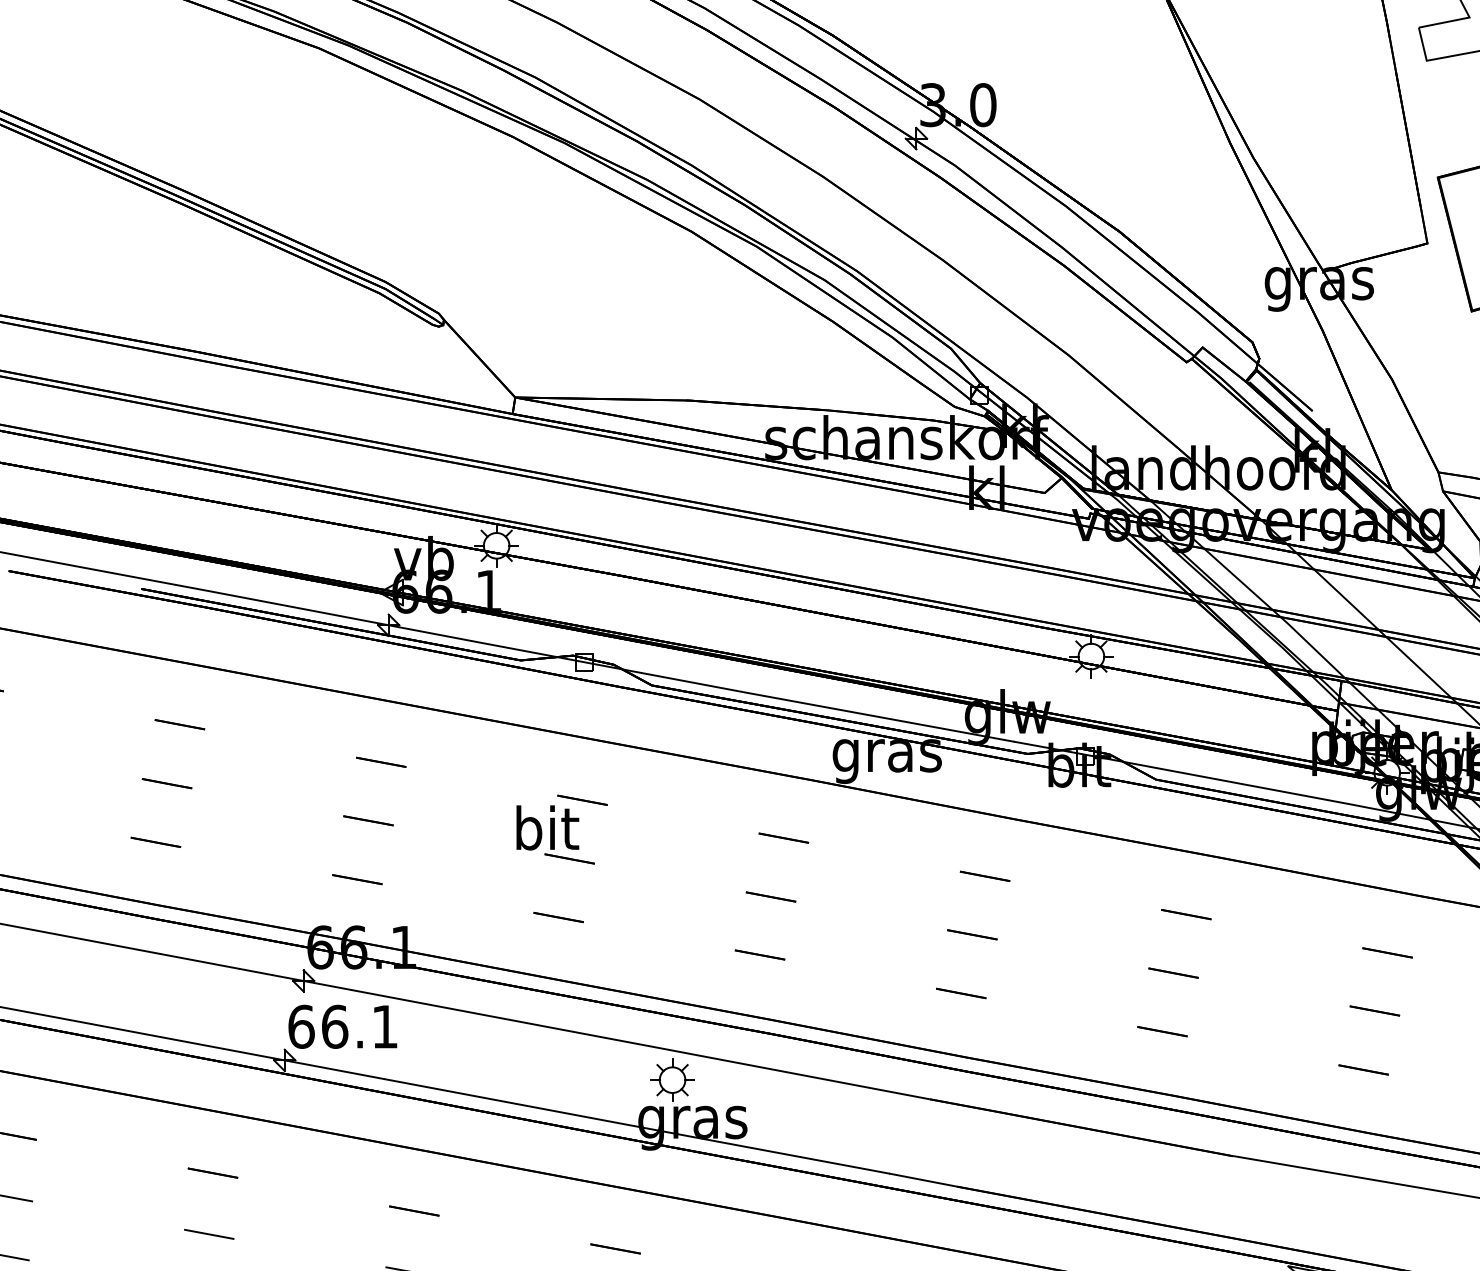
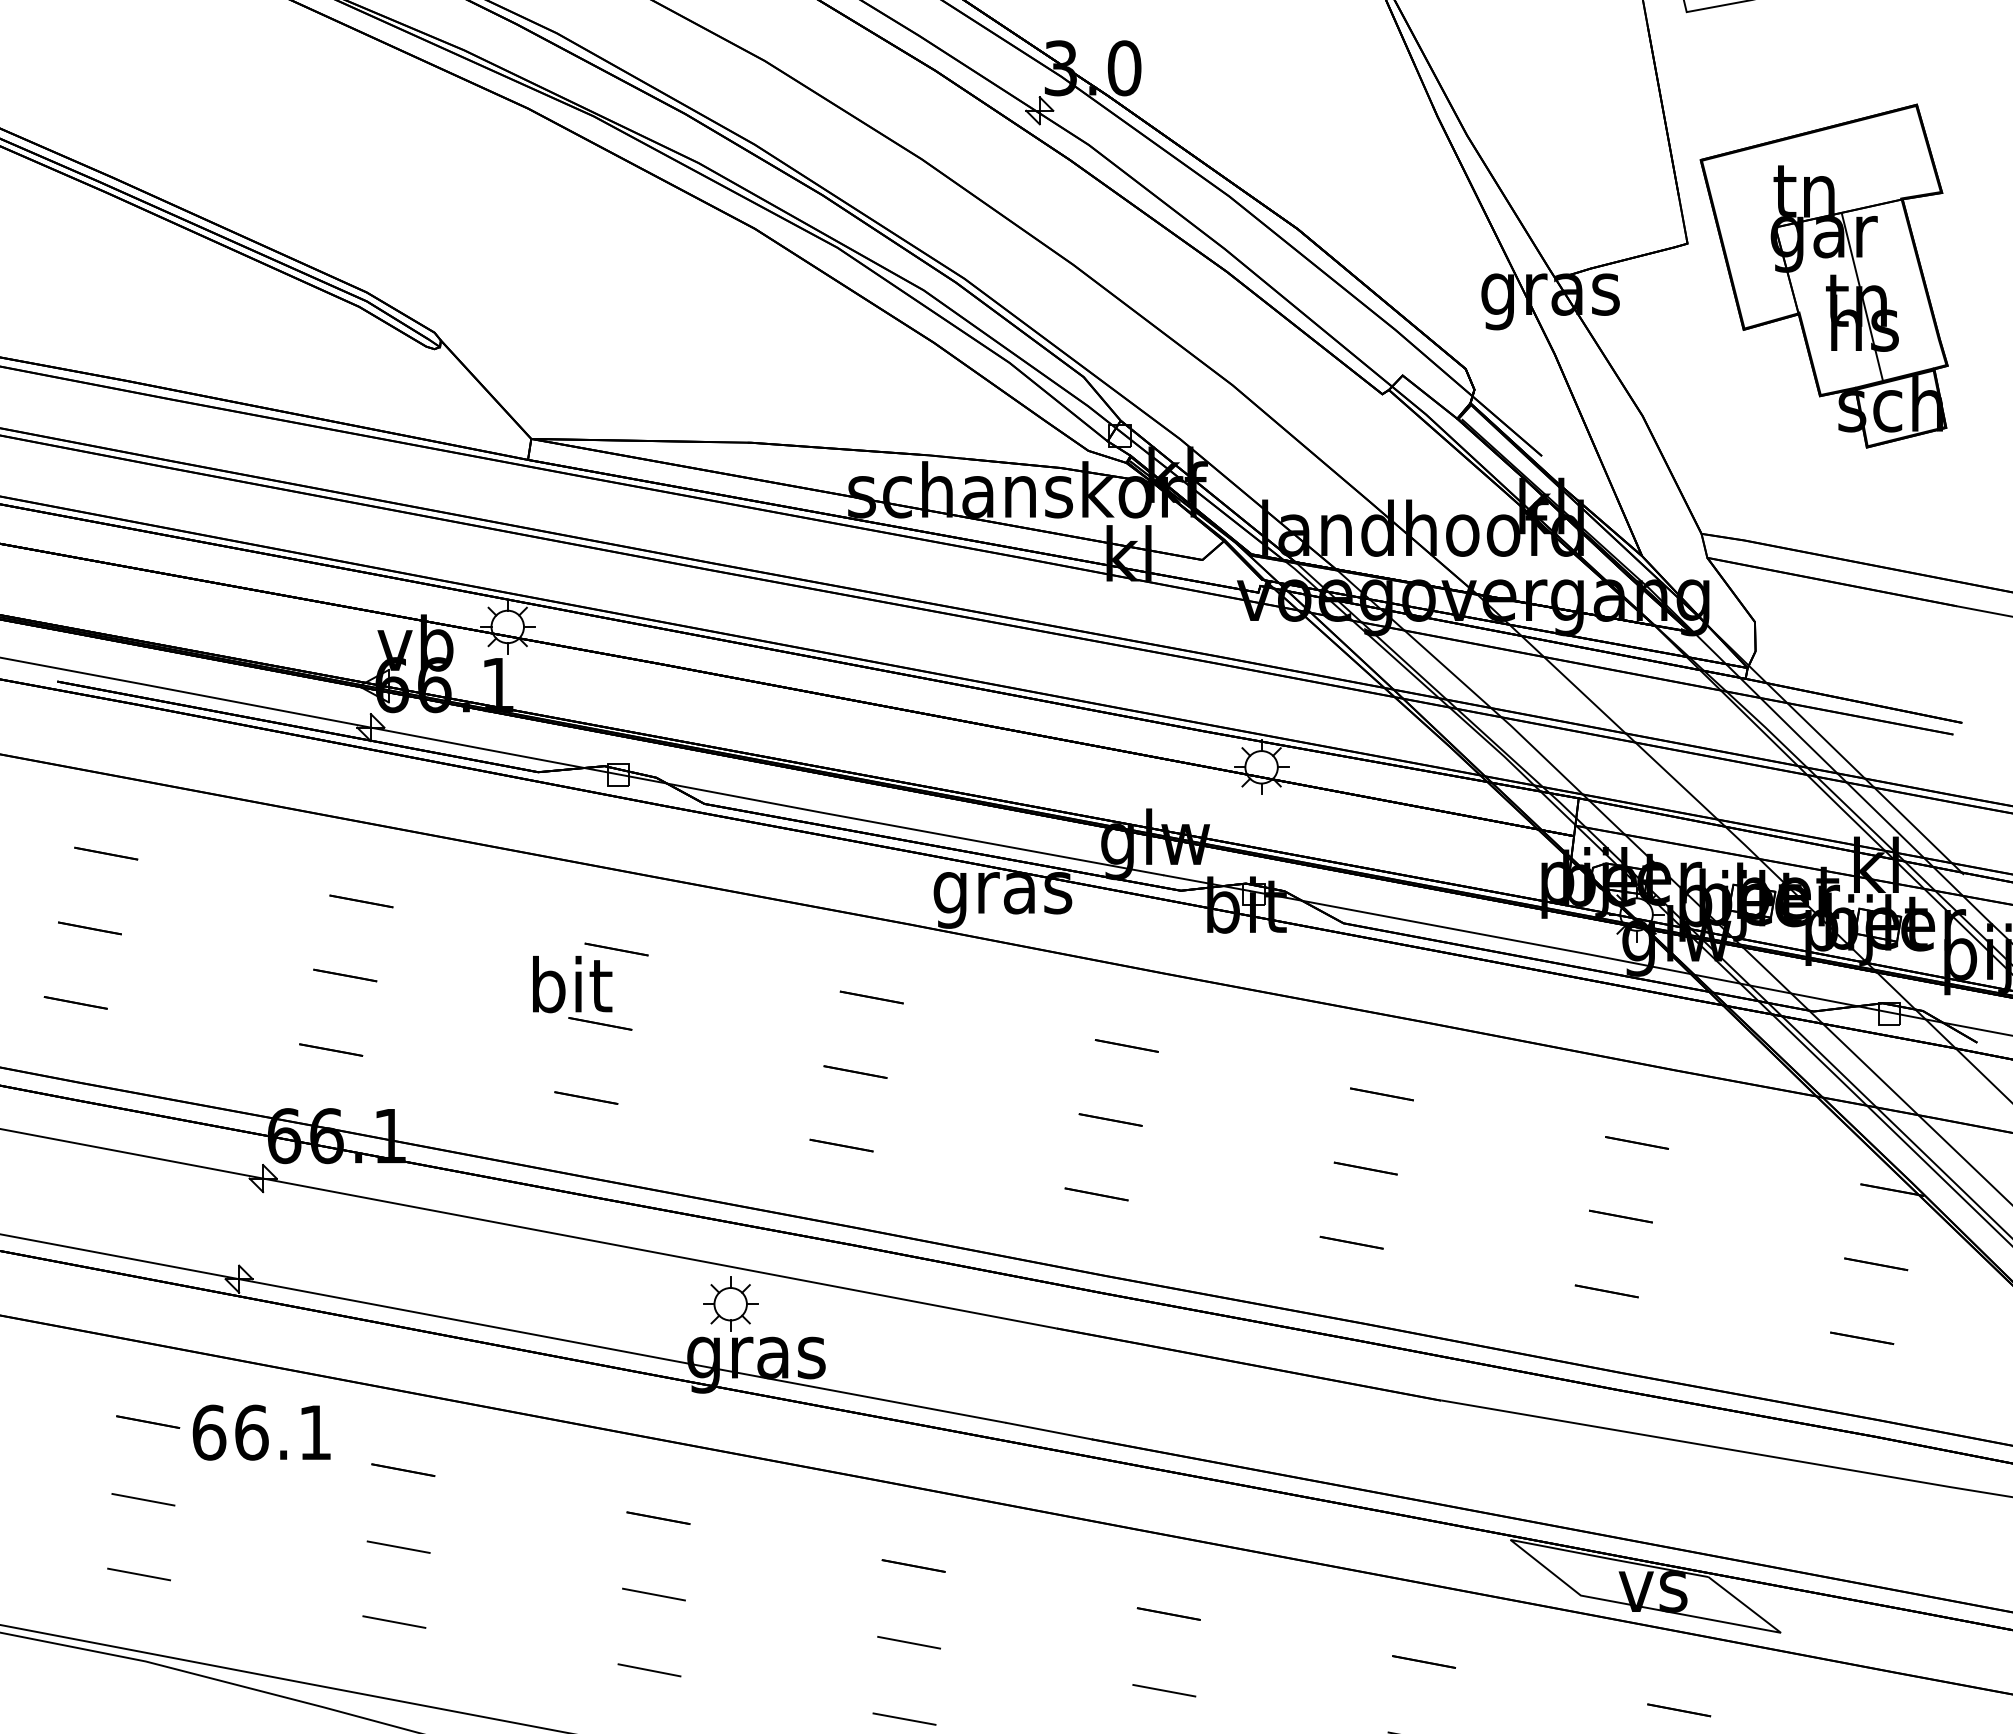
text: (342, 1026) -> (261, 1432), moved

